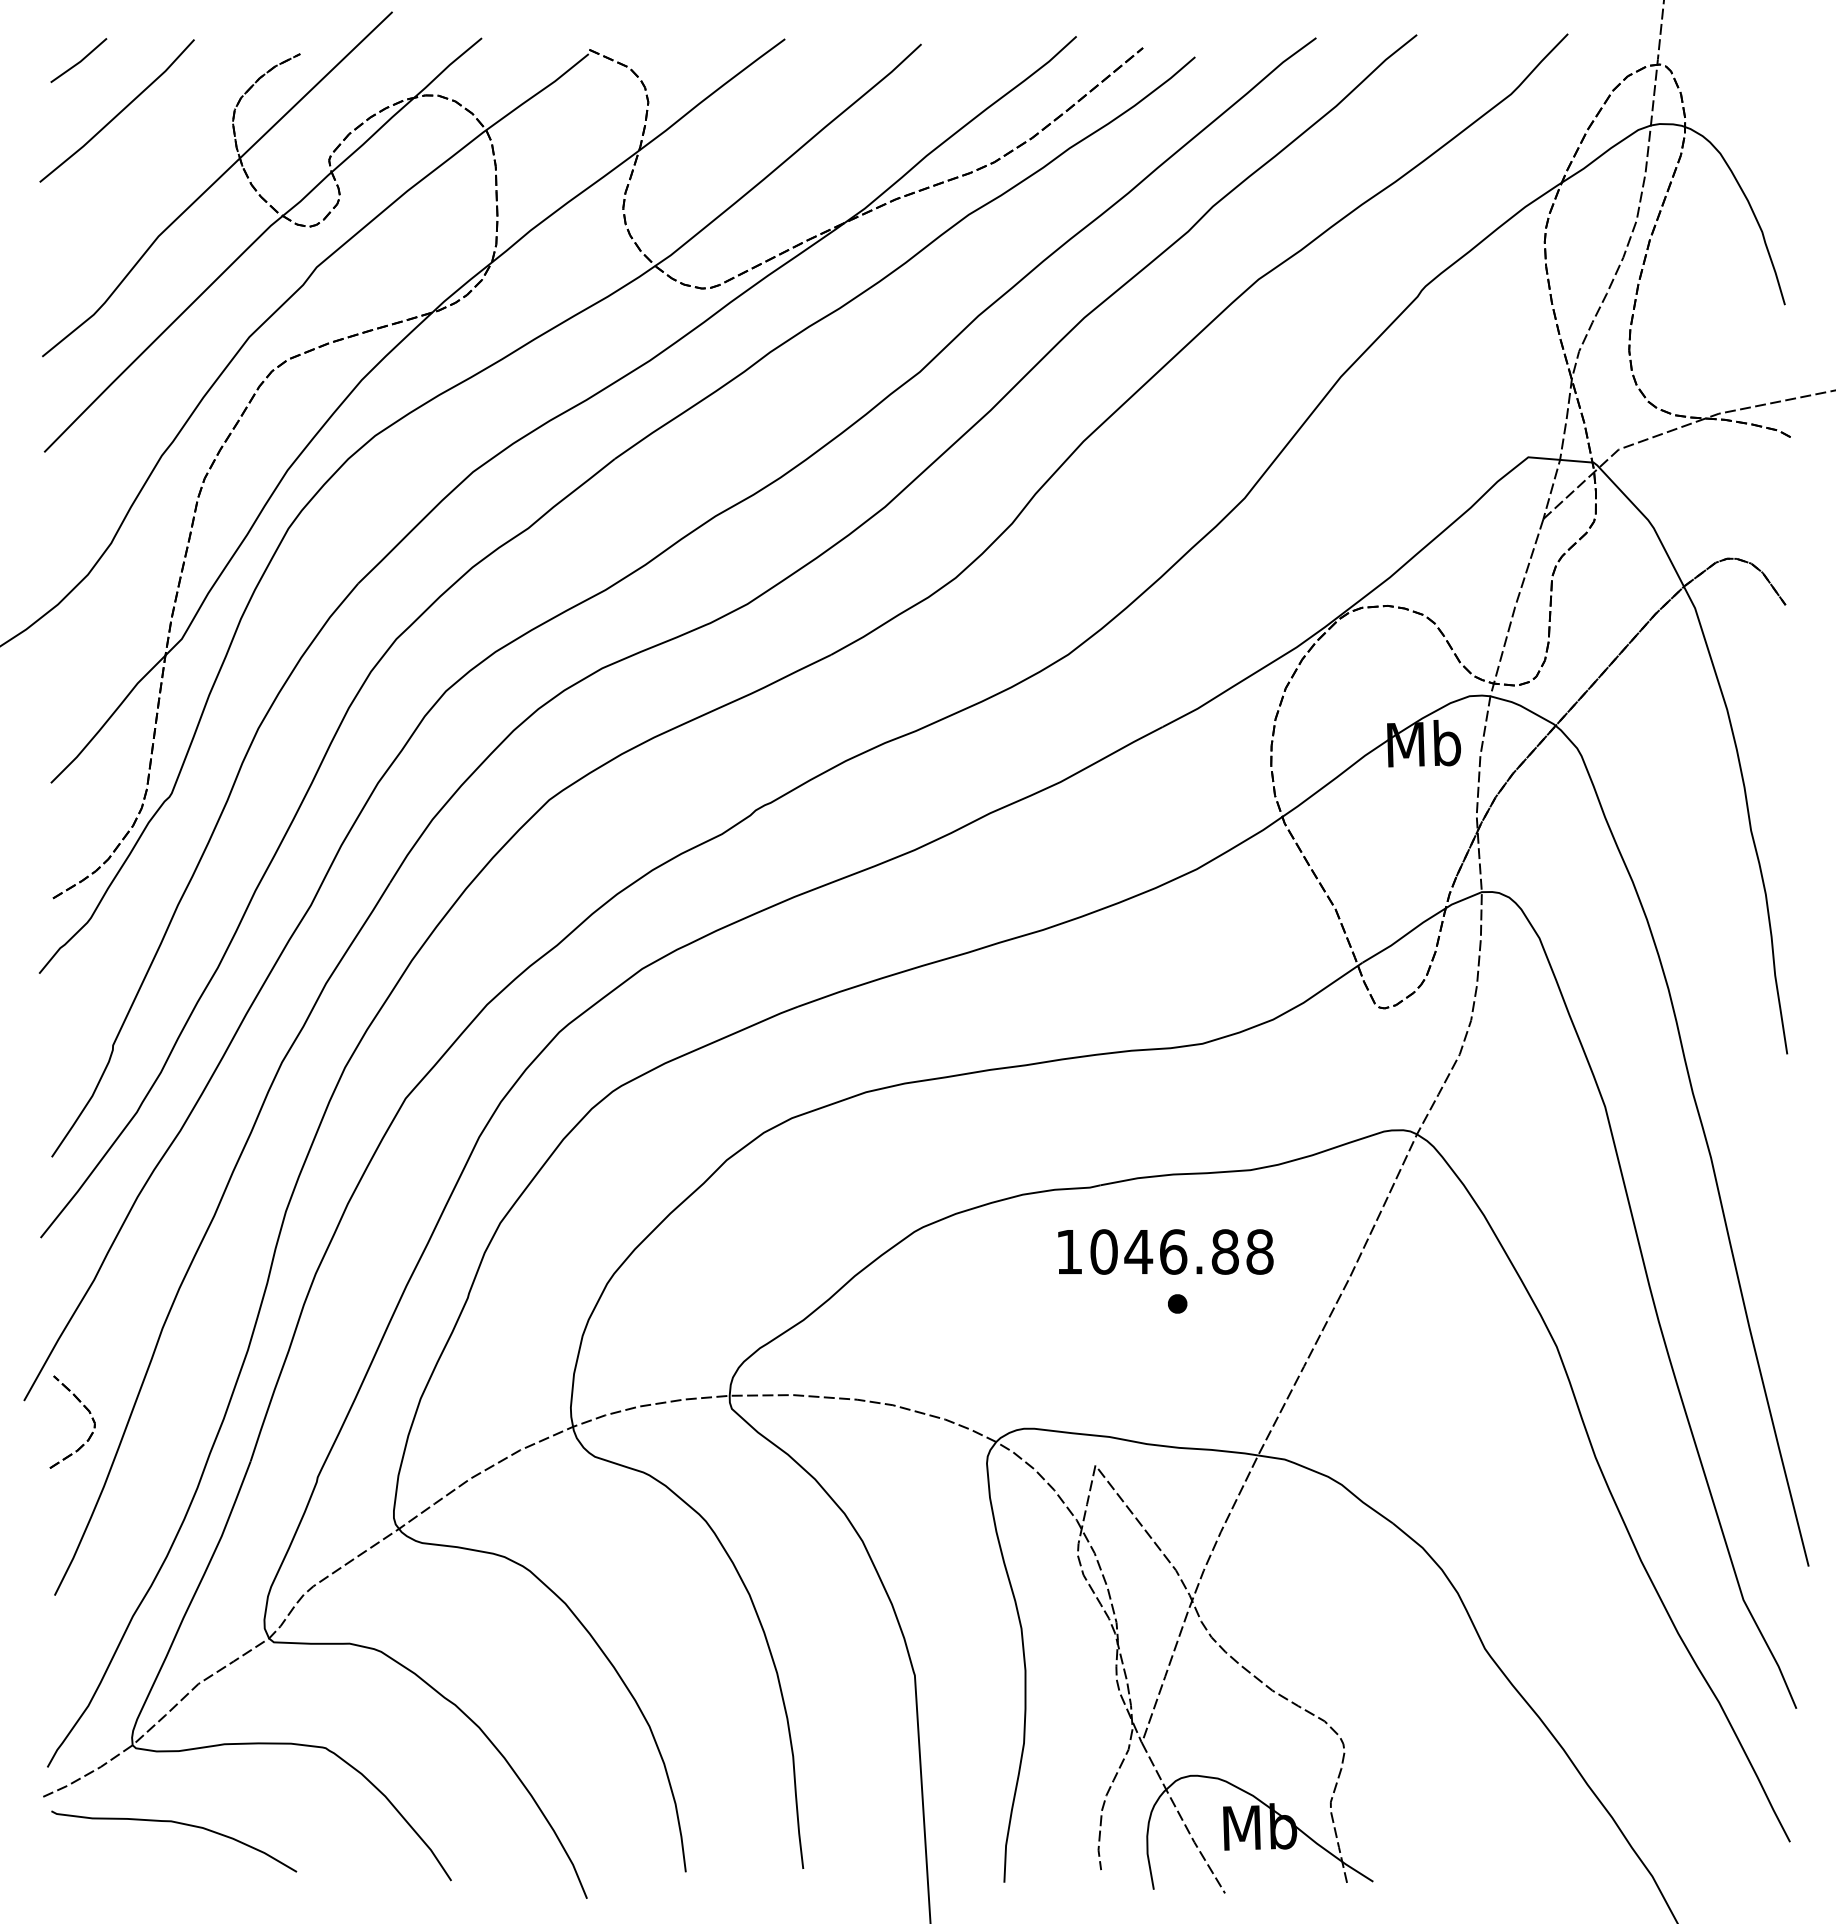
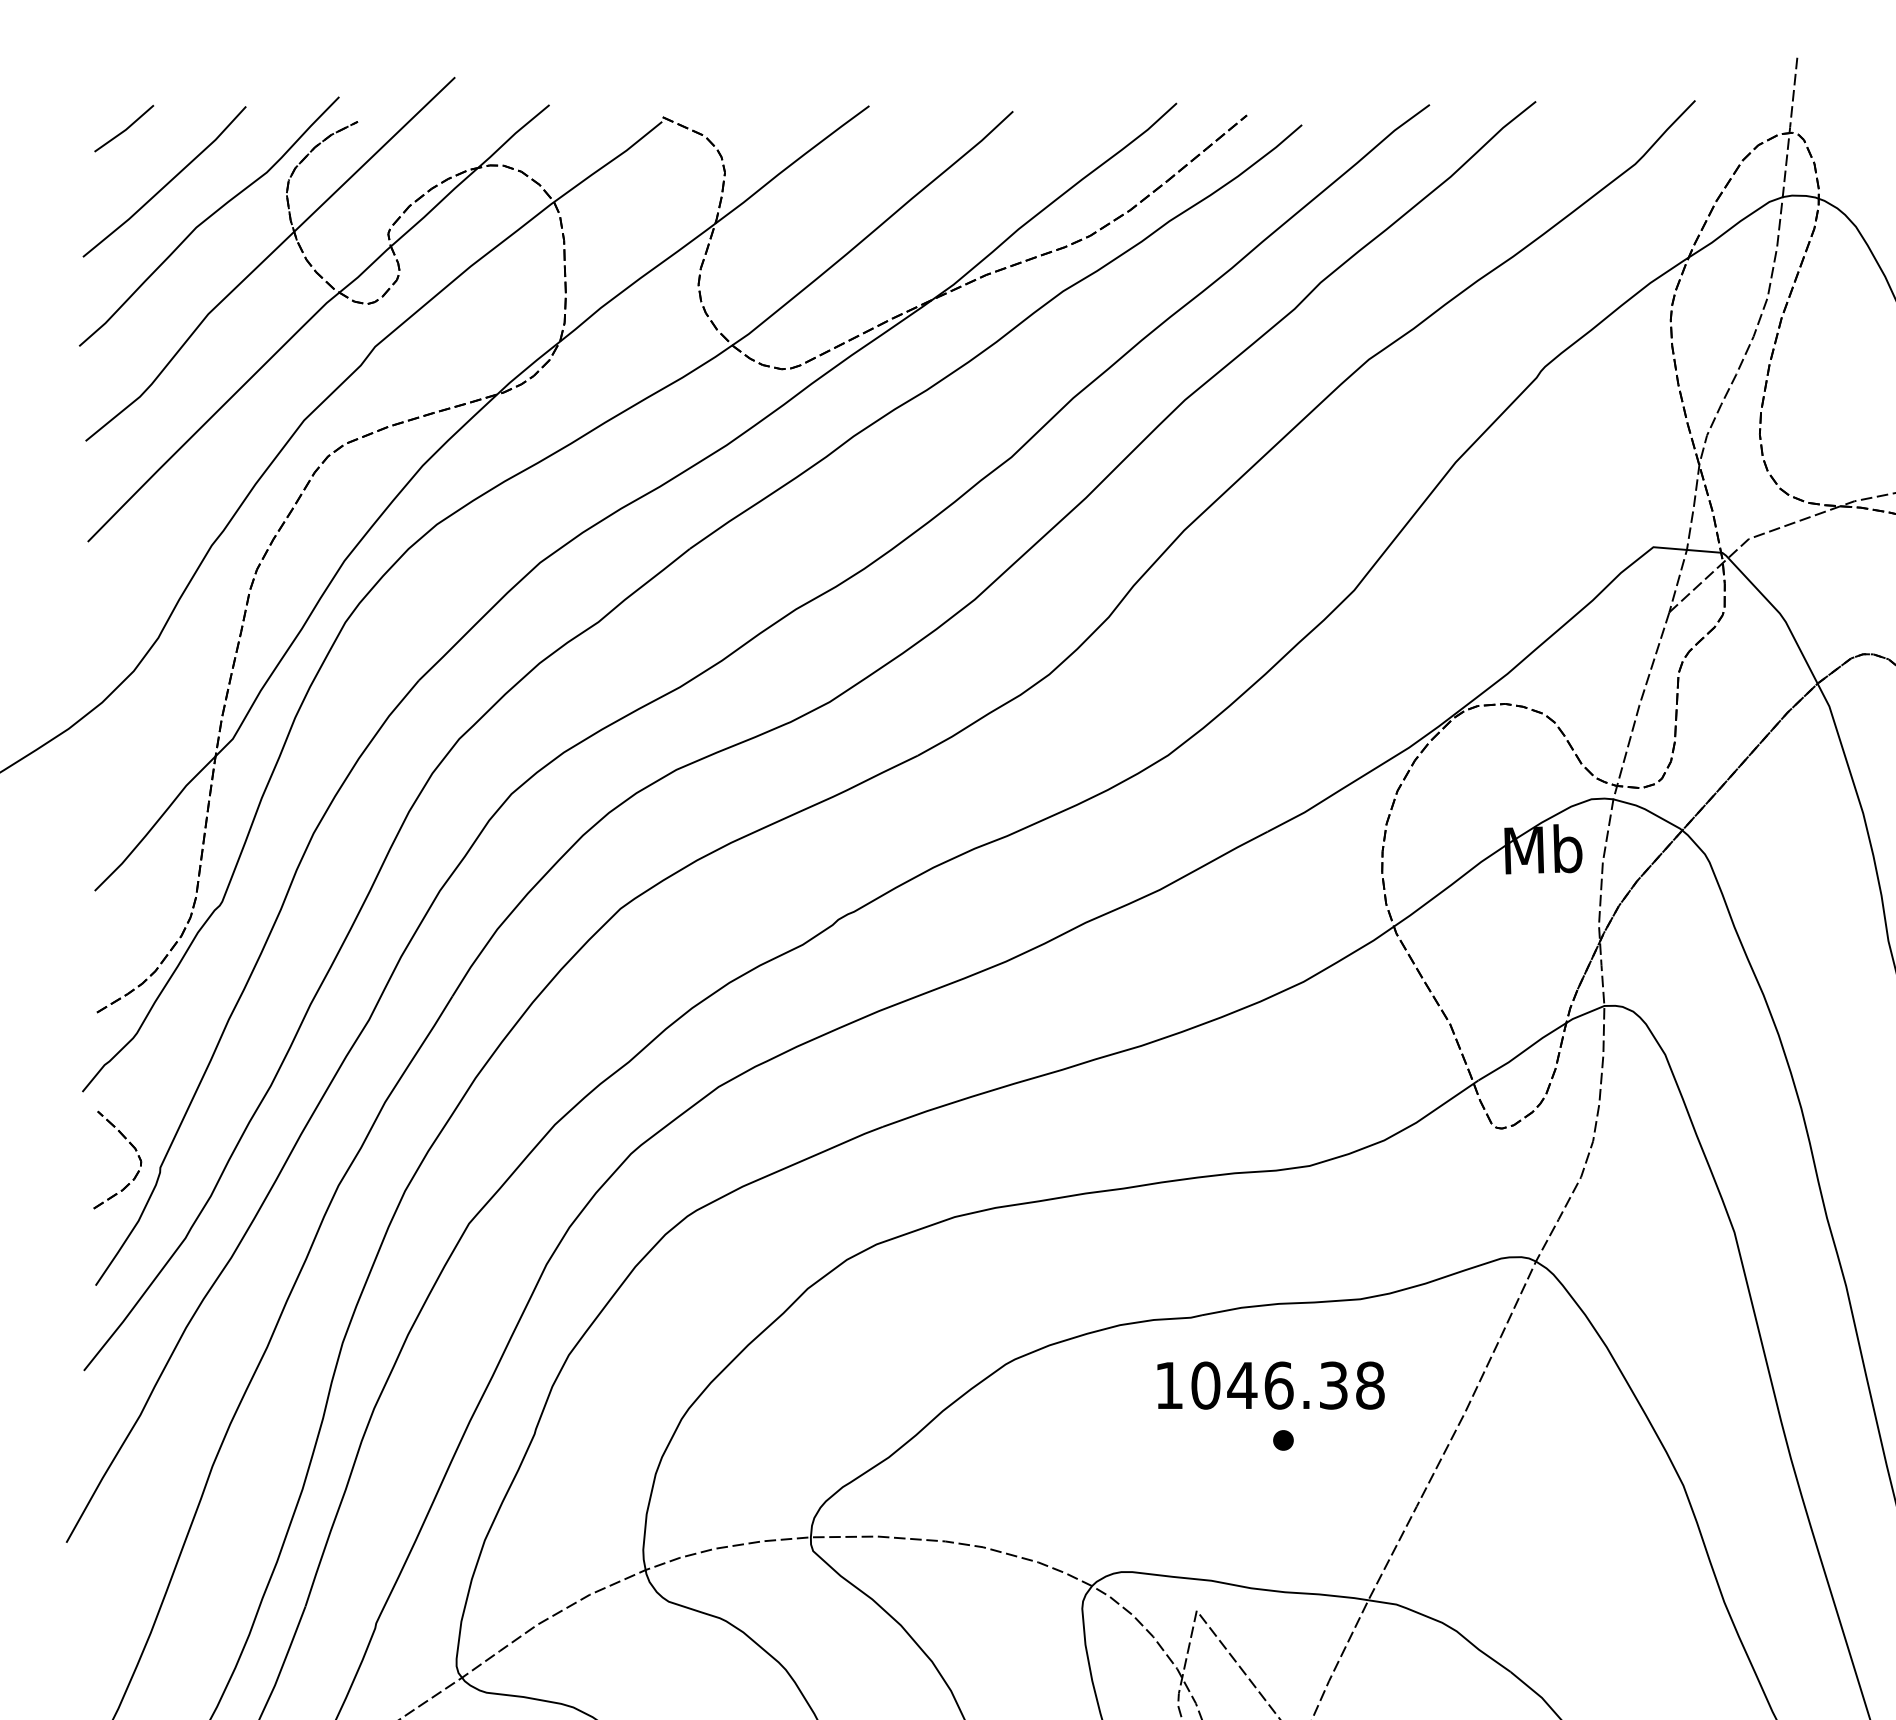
curve: (158, 146) -> (208, 219), added
text: (1224, 1251) -> (1332, 1385), 1046.88 -> 1046.38
part: (88, 1412) -> (134, 1149), moved

